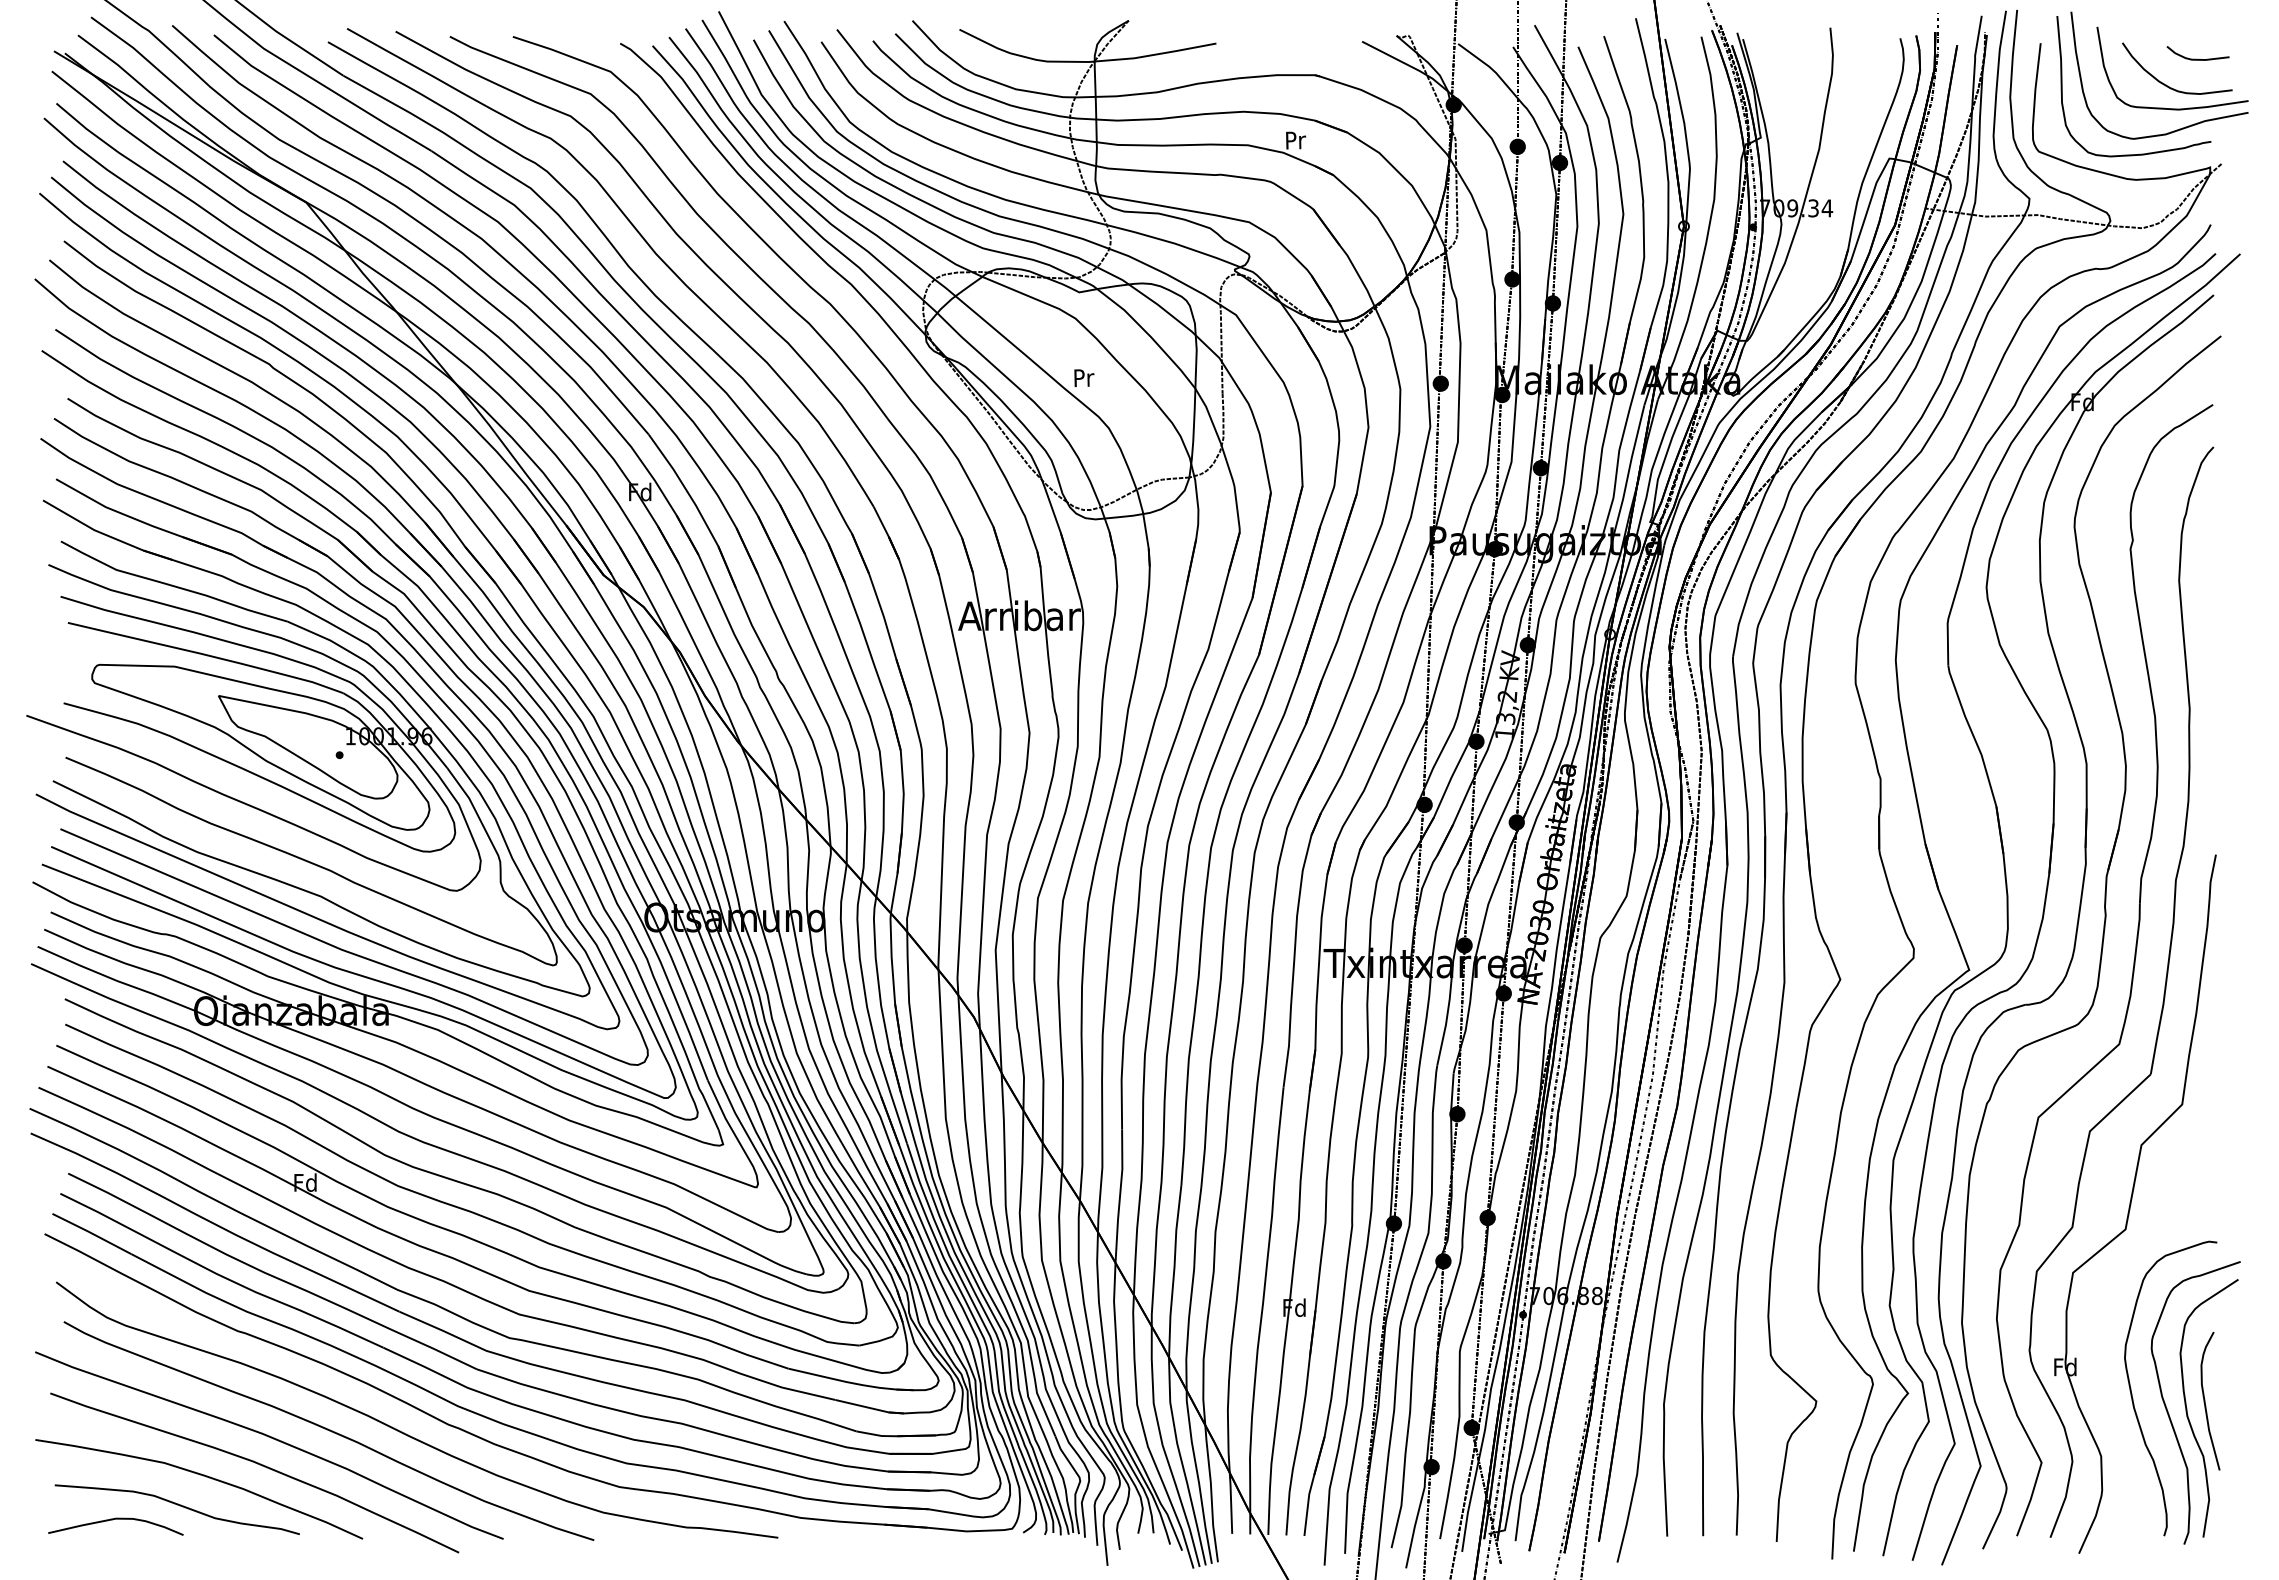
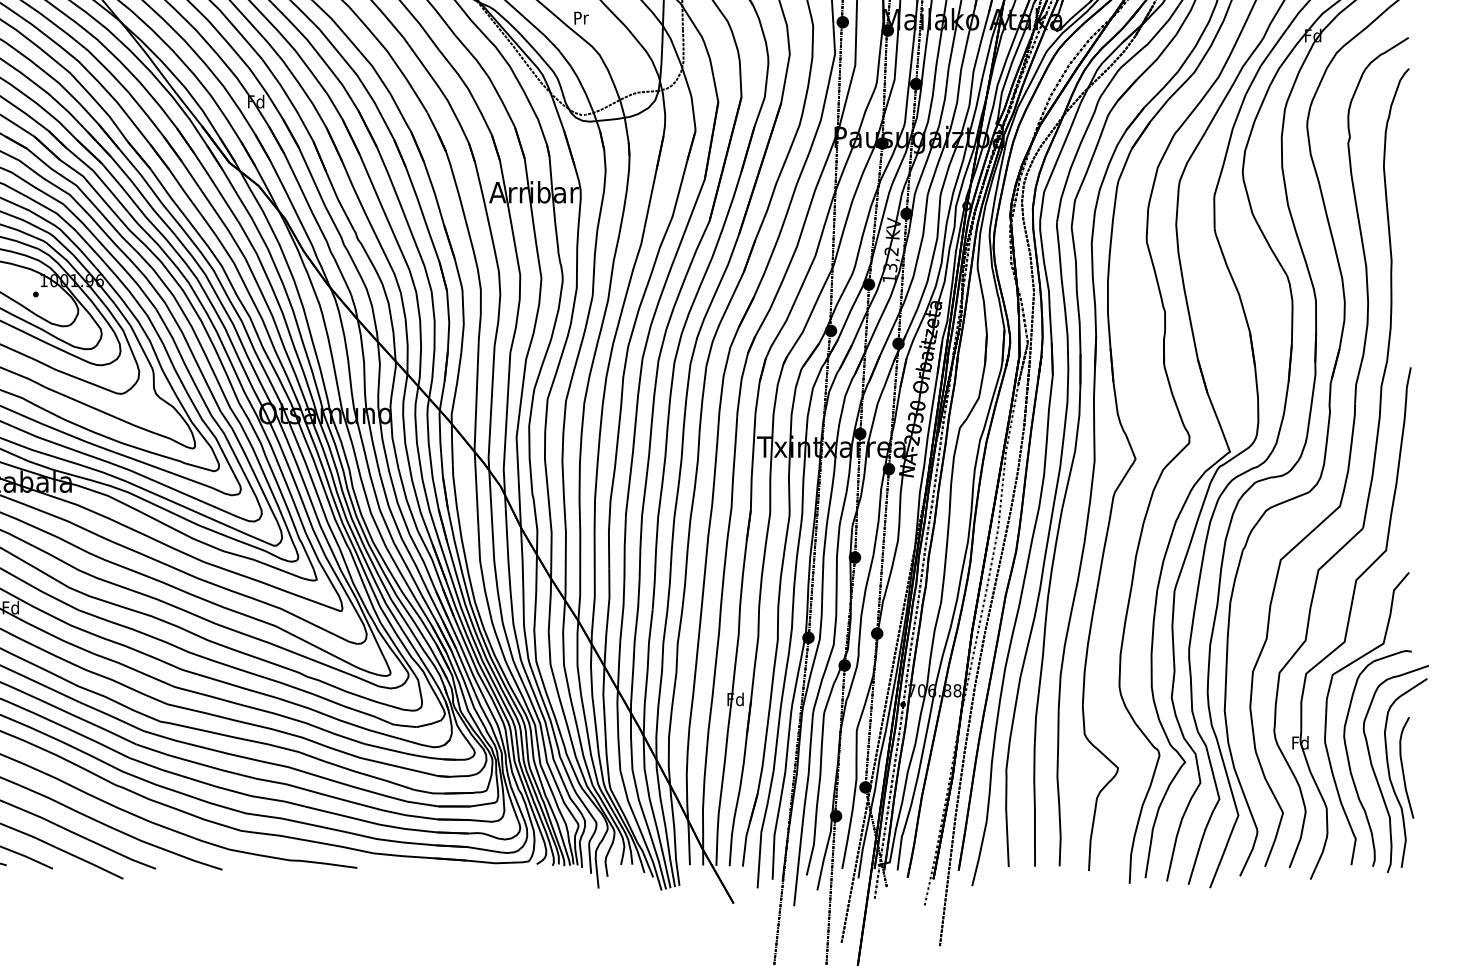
curve: (2101, 1332) -> (1326, 717), added

